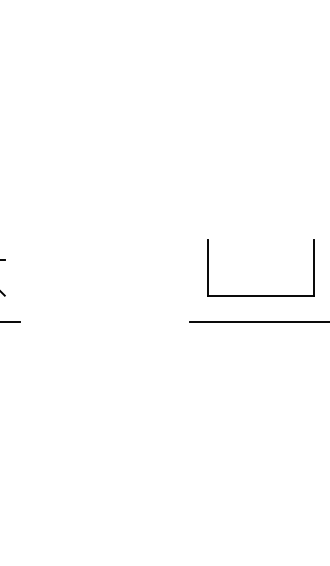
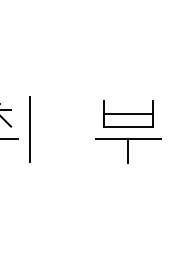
line: (261, 269) -> (128, 114), added
line: (45, 299) -> (29, 128), added
line: (261, 347) -> (128, 150), added

